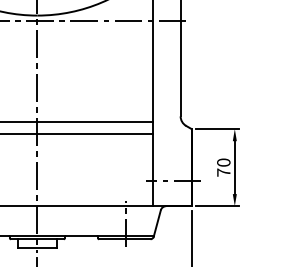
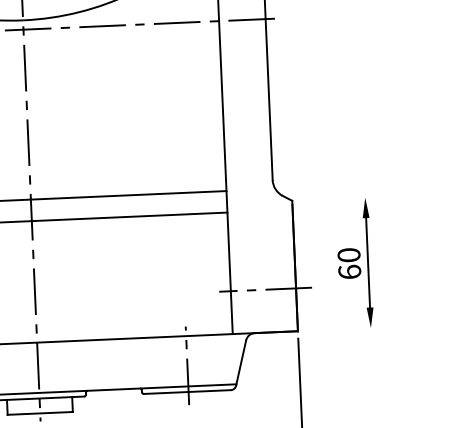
line: (217, 129) -> (335, 199), removed
text: (223, 172) -> (349, 271), 70 -> 60
line: (217, 206) -> (341, 329), removed

